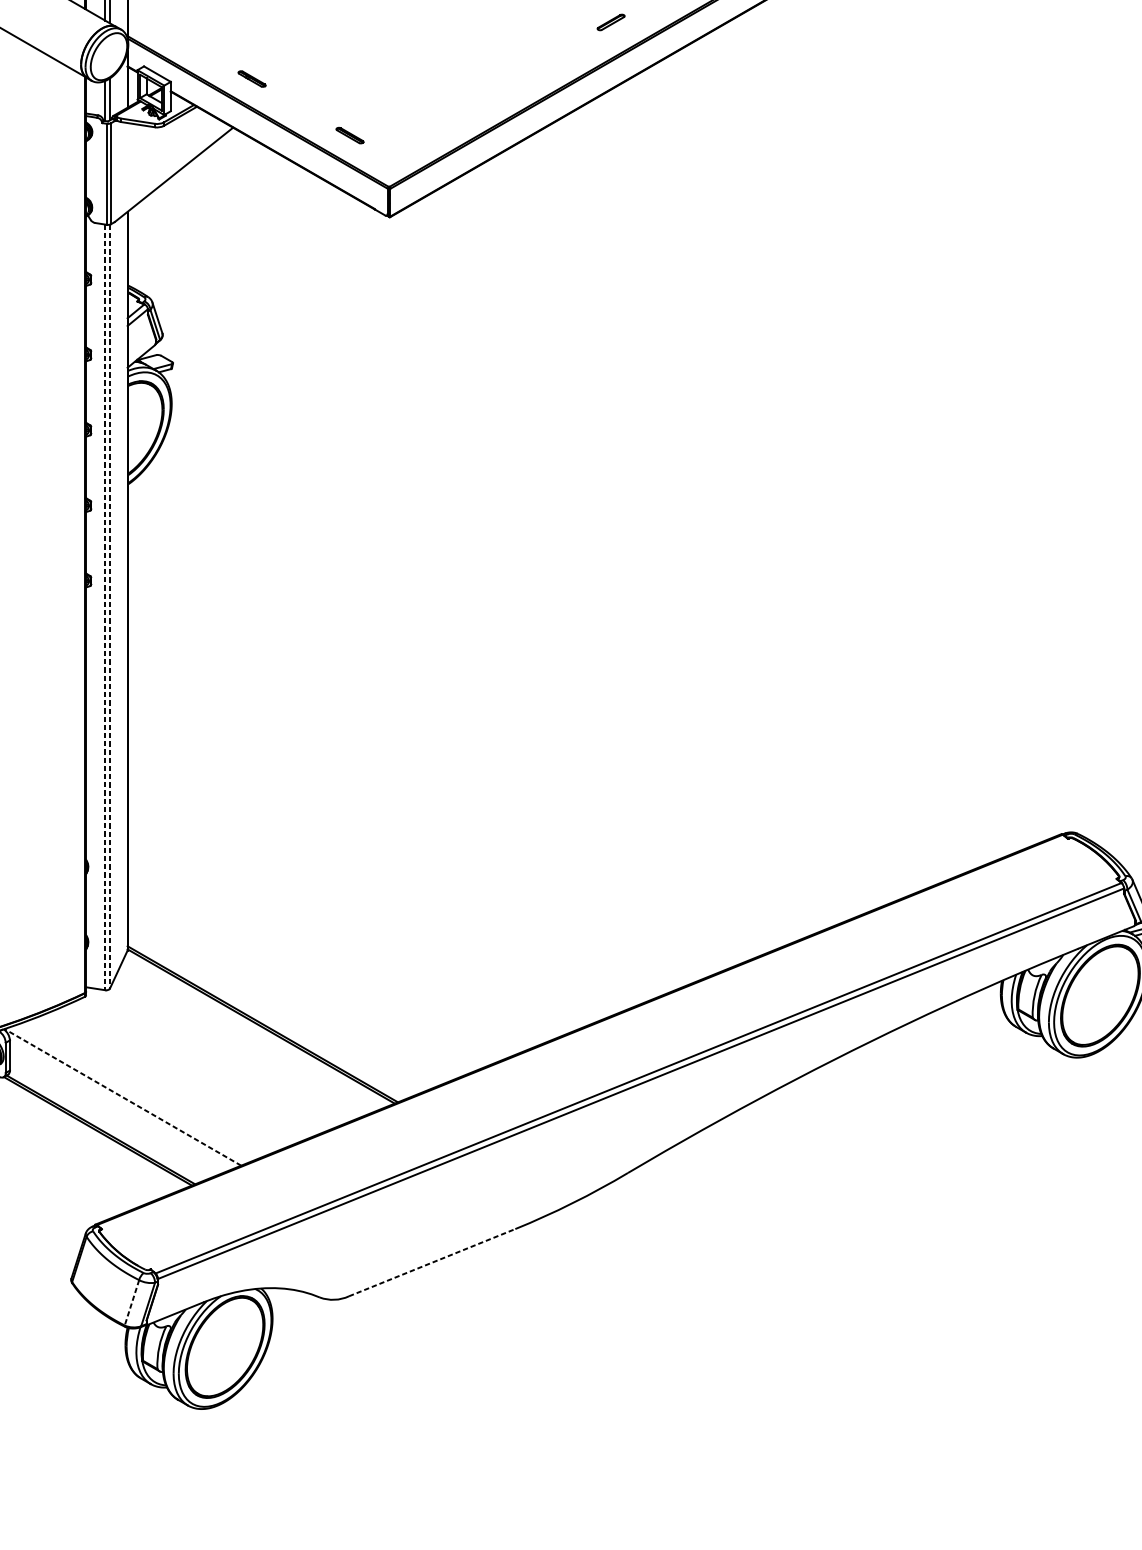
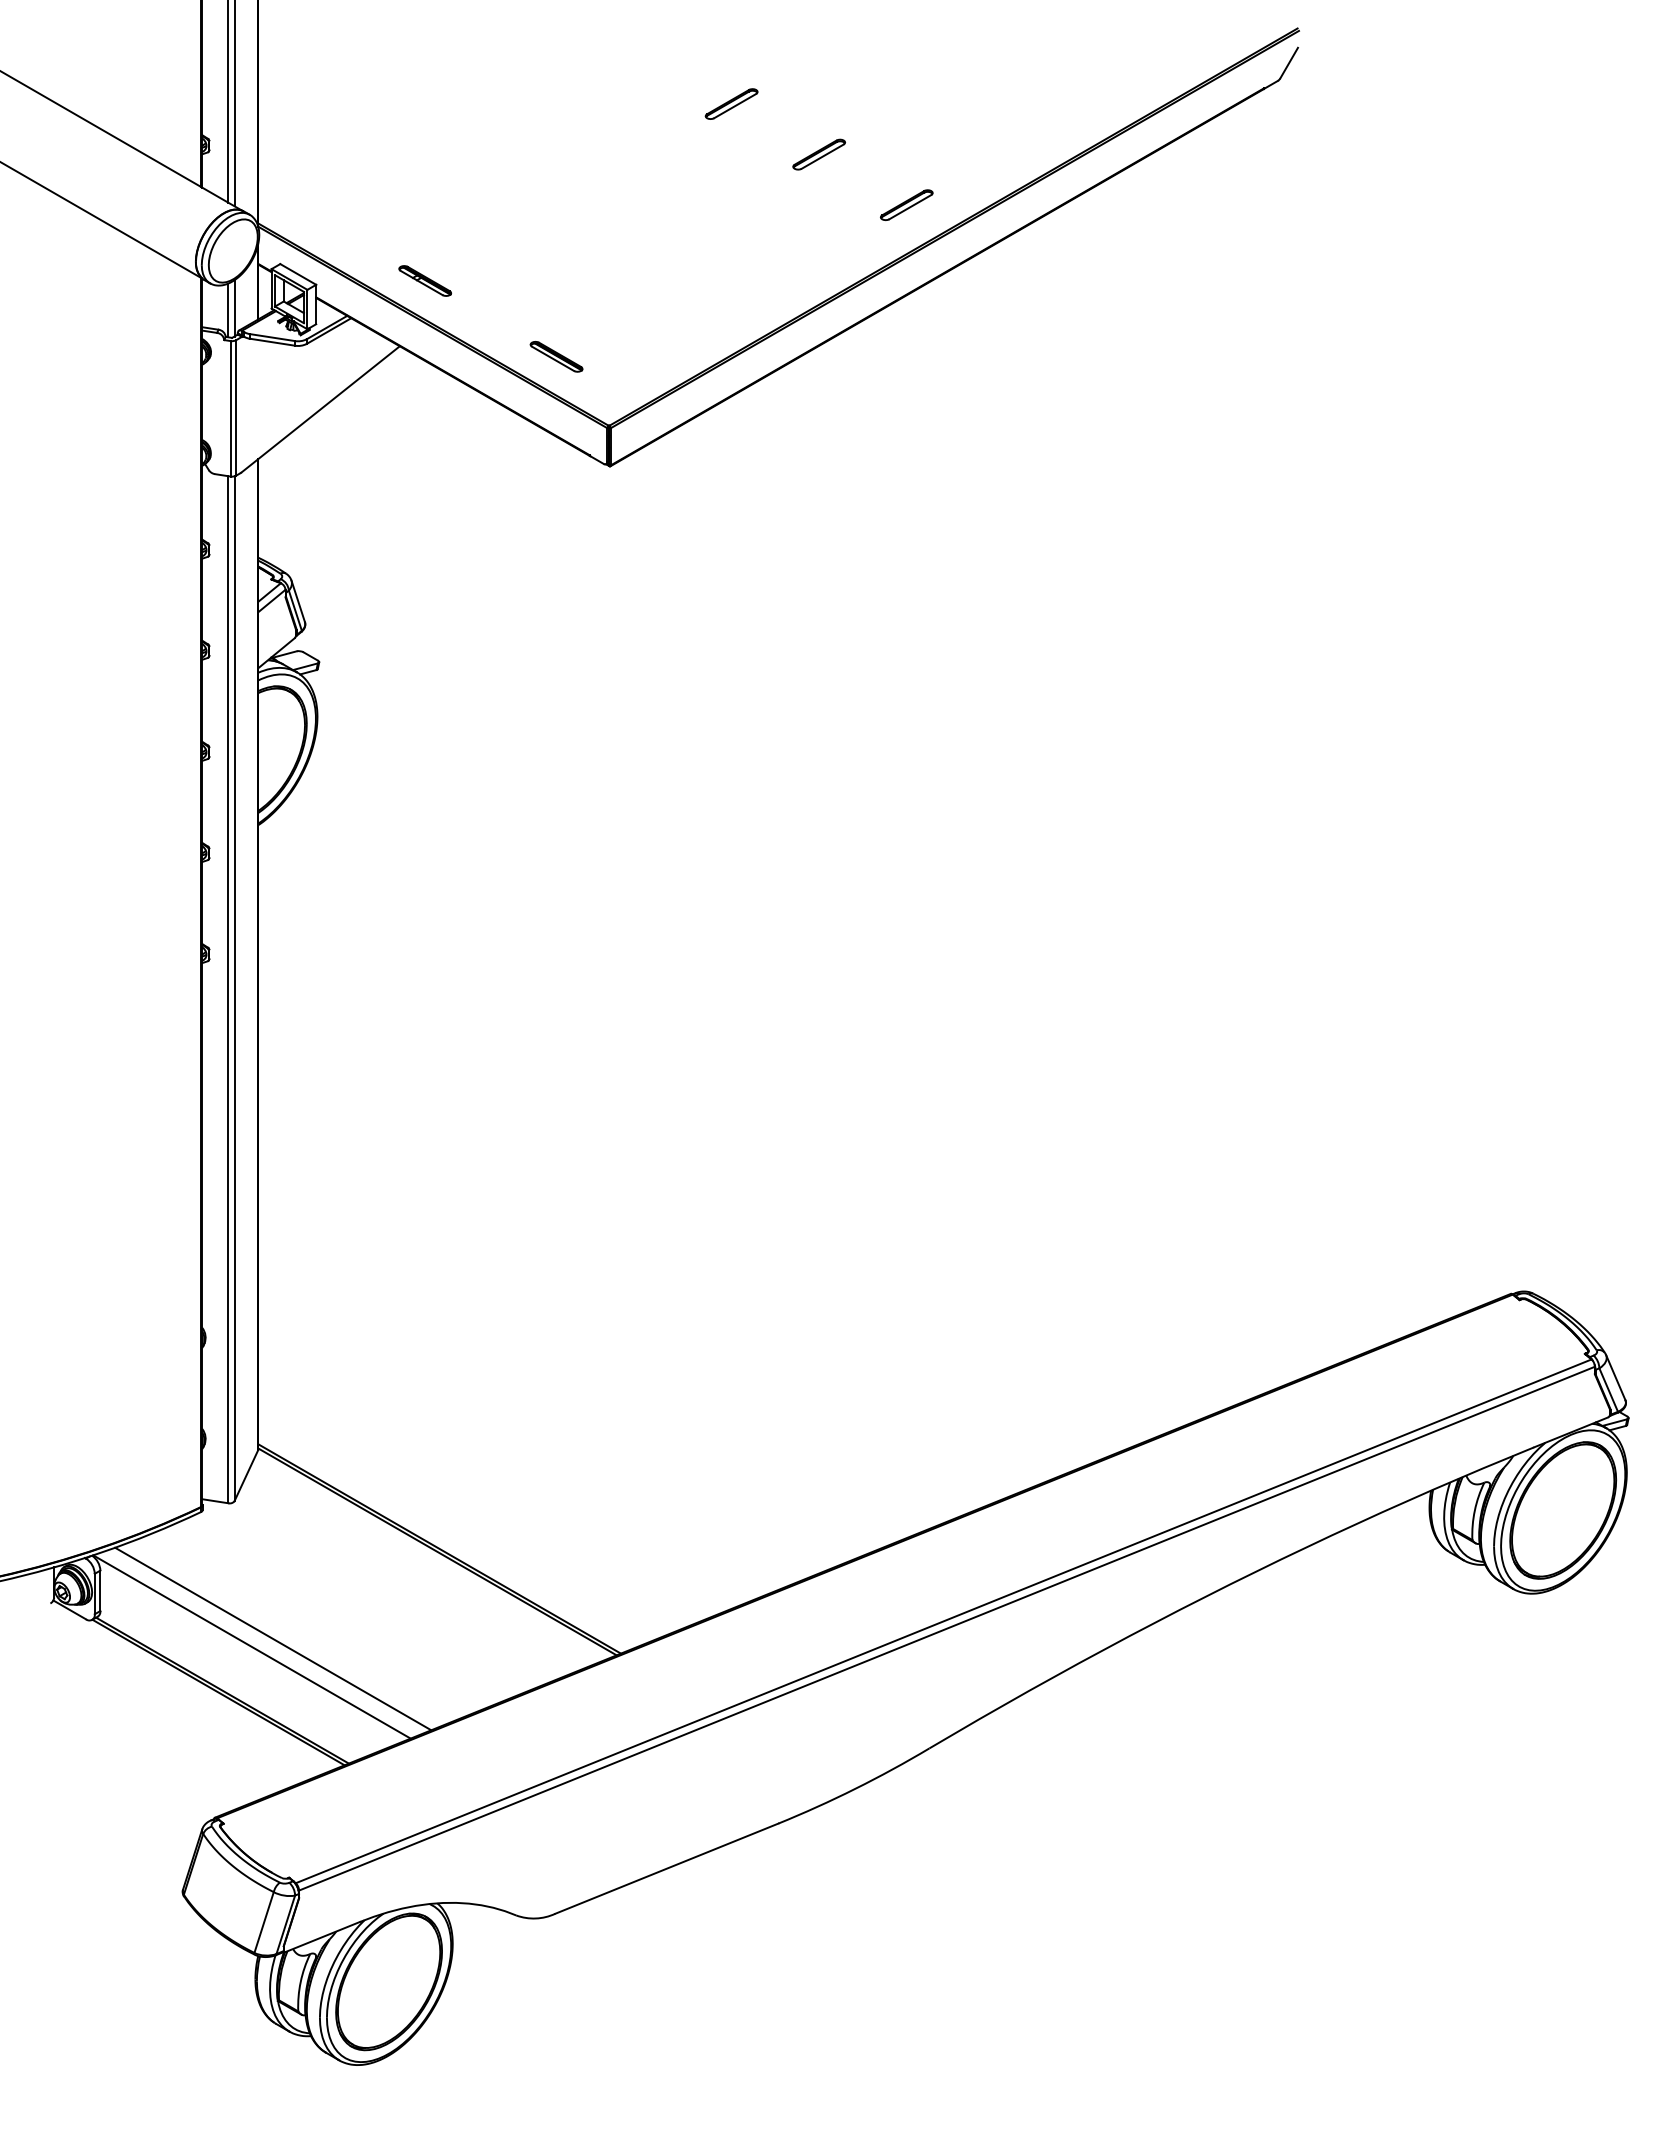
part: (610, 22) -> (906, 204), size x1.43
part: (251, 78) -> (424, 280), size x1.43
part: (349, 135) -> (556, 356), size x1.43
line: (105, 607) -> (228, 989), dashed -> solid
line: (109, 607) -> (234, 989), dashed -> solid
line: (138, 1091) -> (273, 1638), added
line: (122, 1097) -> (251, 1646), dashed -> solid
line: (432, 1262) -> (667, 1868), dashed -> solid
line: (132, 1302) -> (264, 1922), dashed -> solid

